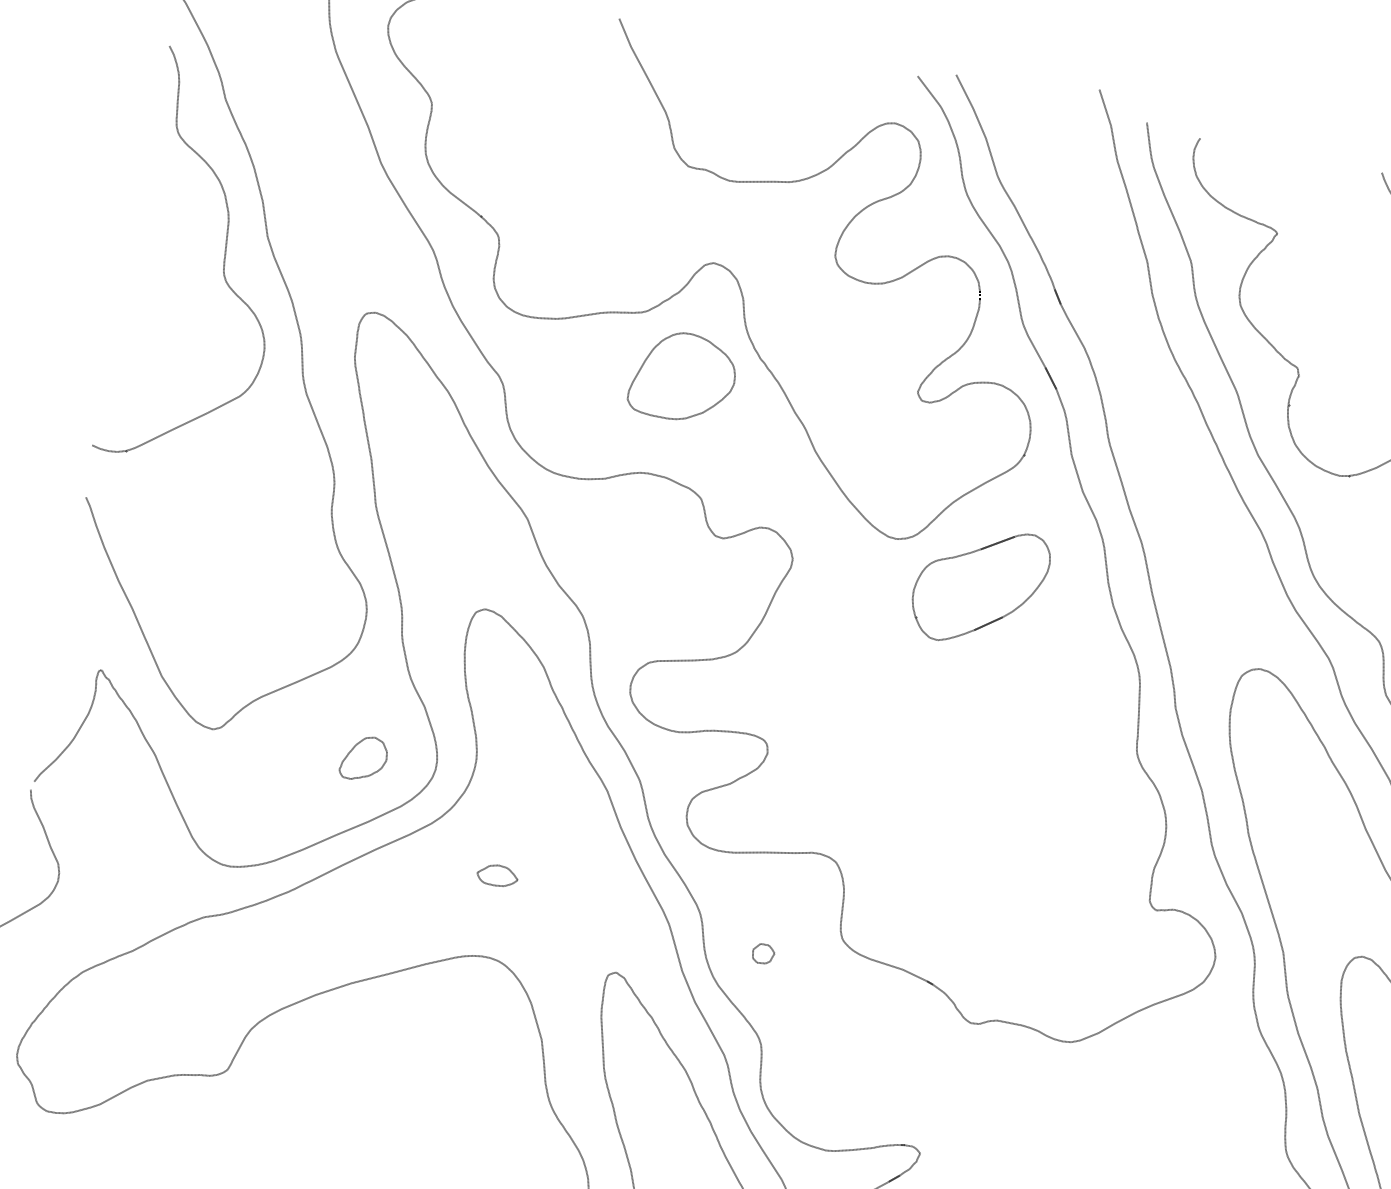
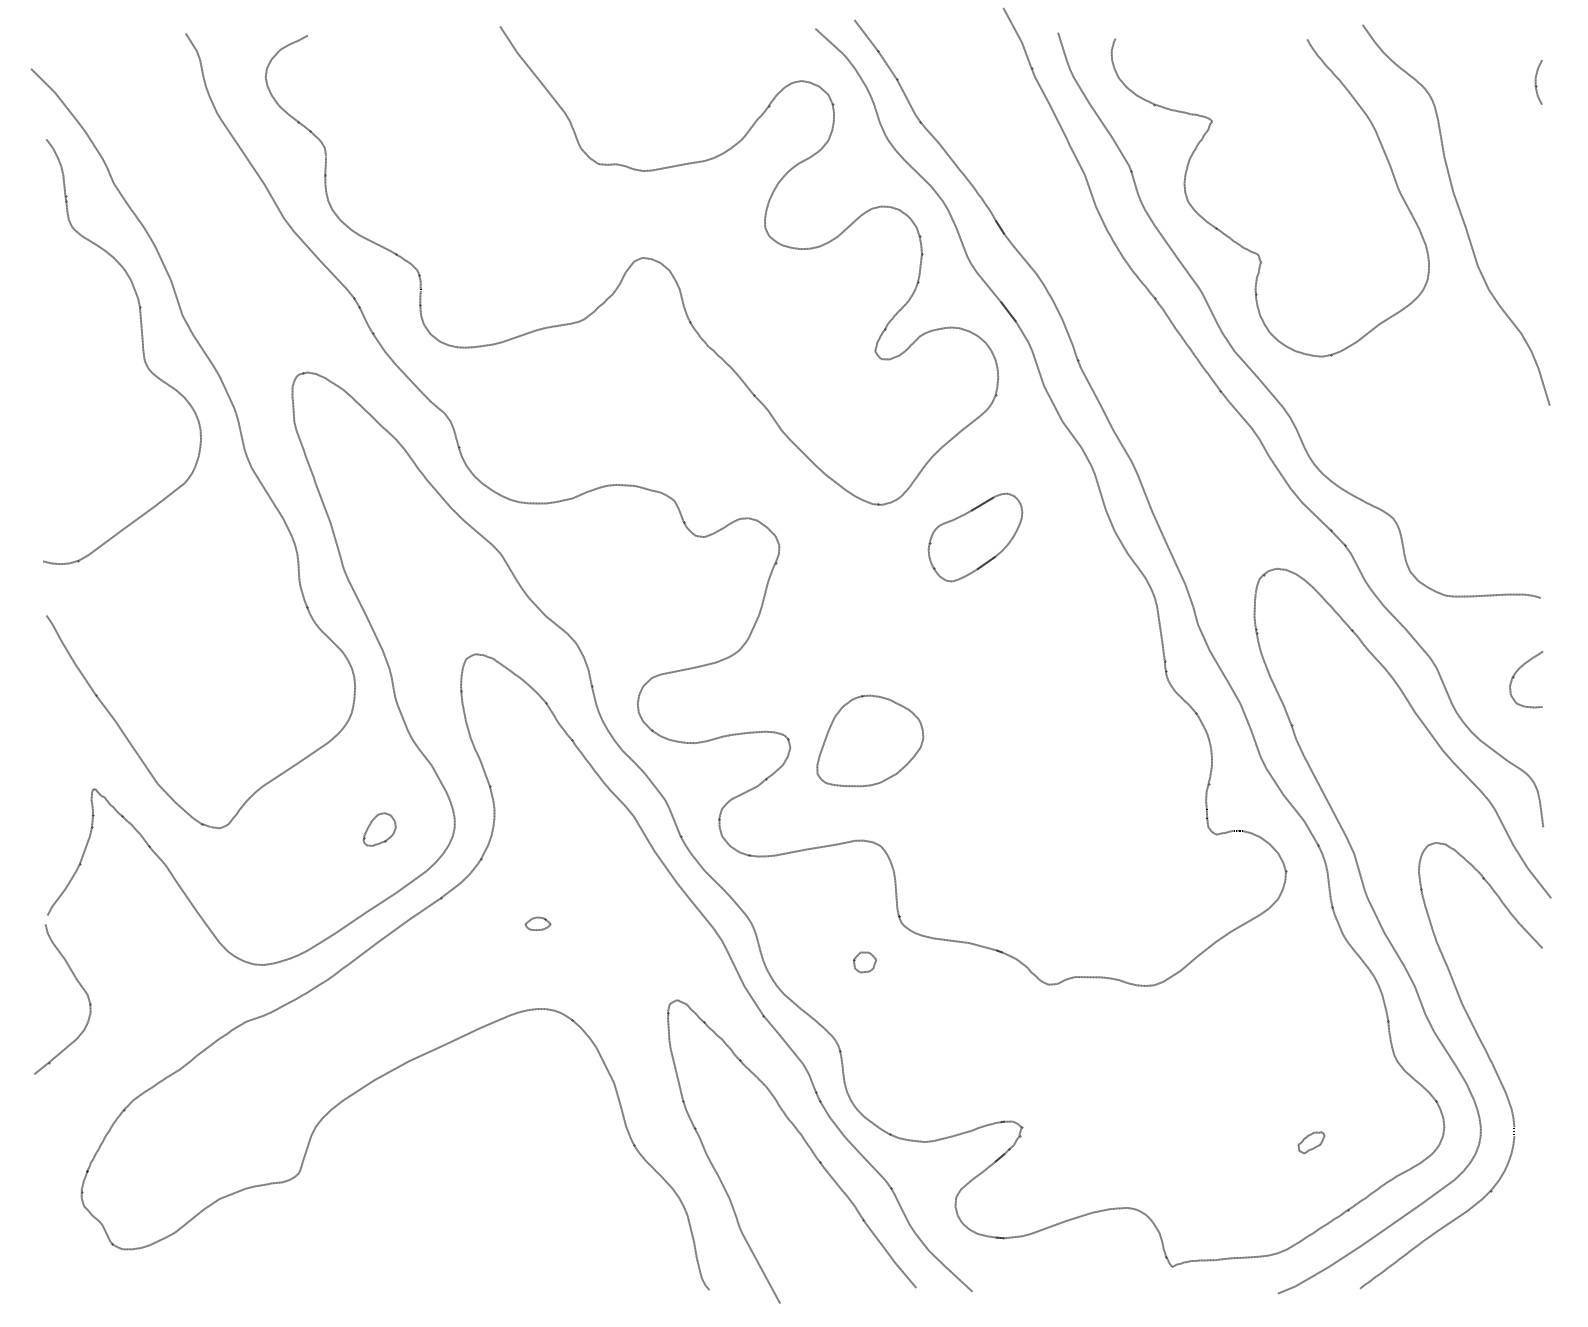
part: (683, 376) -> (870, 740), moved
part: (980, 586) -> (975, 537), size x0.7
part: (363, 758) -> (379, 829), size x0.7
part: (497, 875) -> (537, 923), size x0.6
part: (762, 954) -> (864, 962), moved

